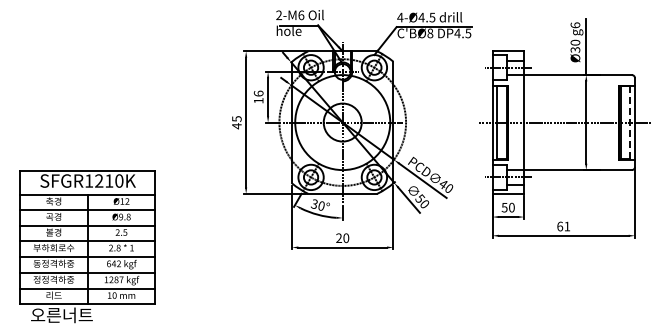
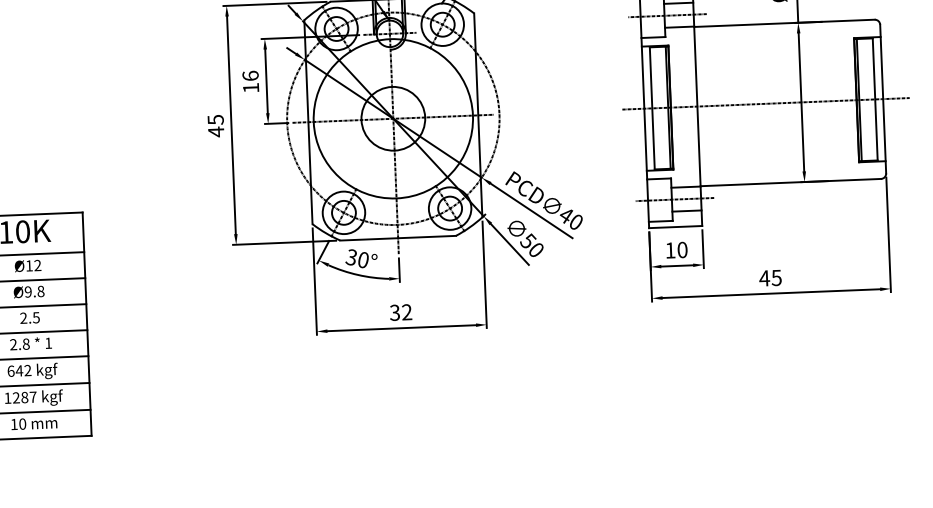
line: (630, 123) -> (875, 100), dashed -> solid
text: (504, 207) -> (670, 250), 50 -> 10
text: (563, 226) -> (770, 278), 61 -> 45
text: (342, 238) -> (400, 313), 20 -> 32

